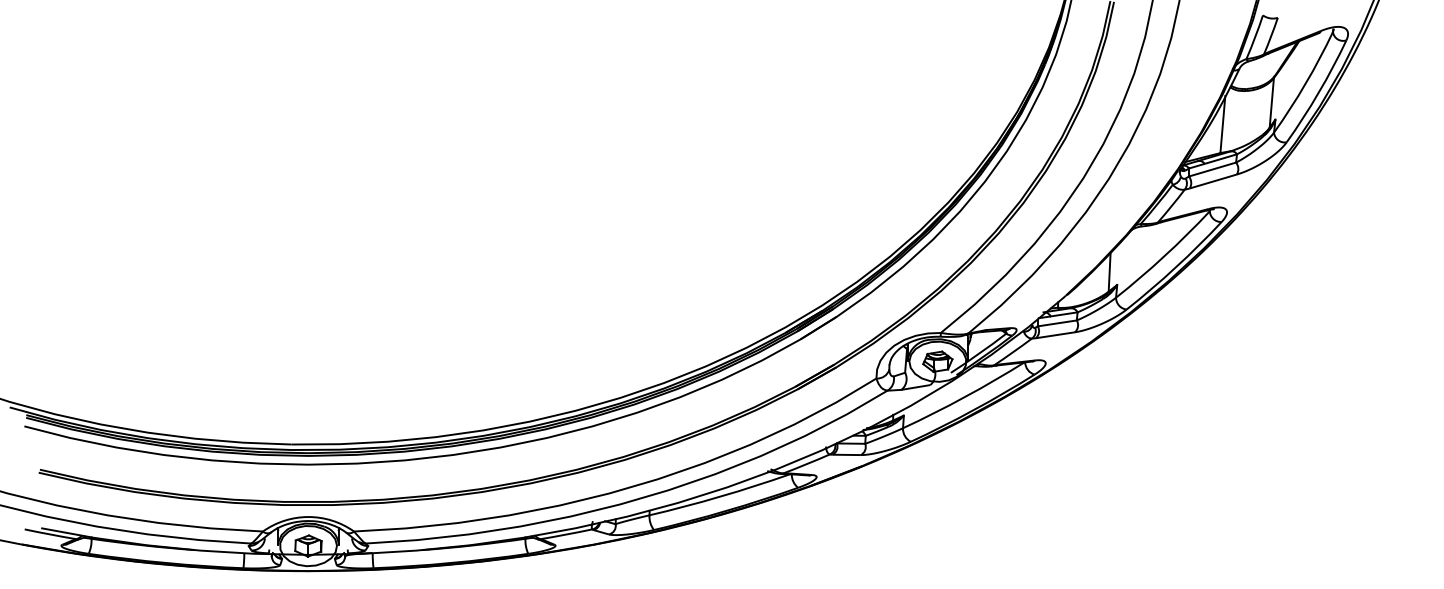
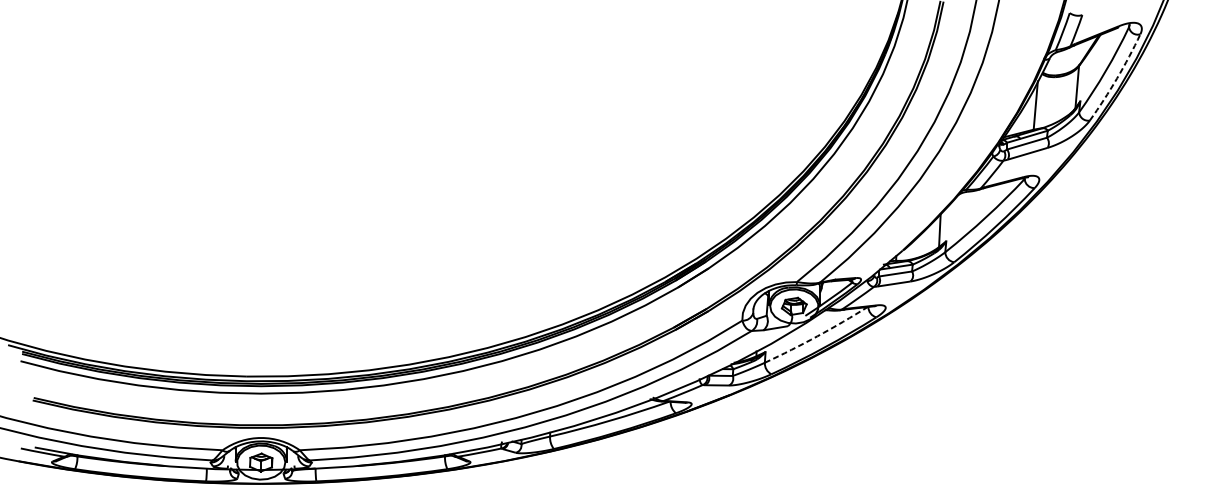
arc: (1318, 92) -> (1116, 78), solid -> dashed
arc: (965, 396) -> (817, 335), solid -> dashed

